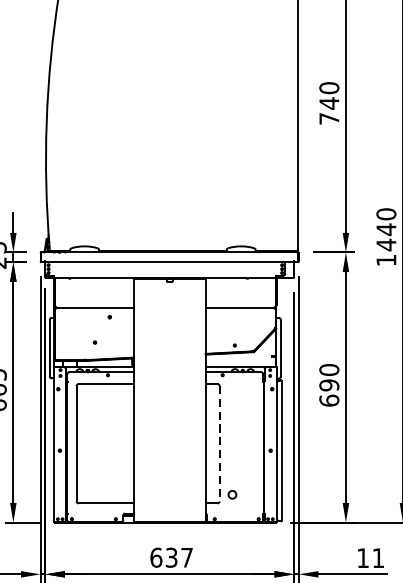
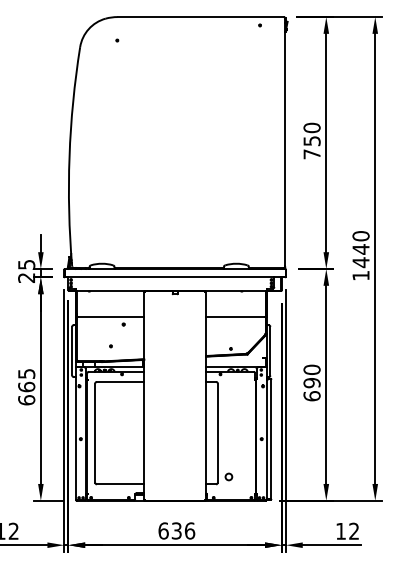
text: (328, 102) -> (311, 140), 740 -> 750
line: (219, 444) -> (217, 433), dashed -> solid
text: (186, 557) -> (189, 530), 637 -> 636
text: (377, 557) -> (353, 530), 11 -> 12

